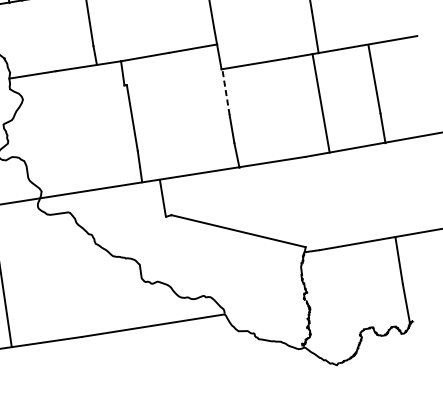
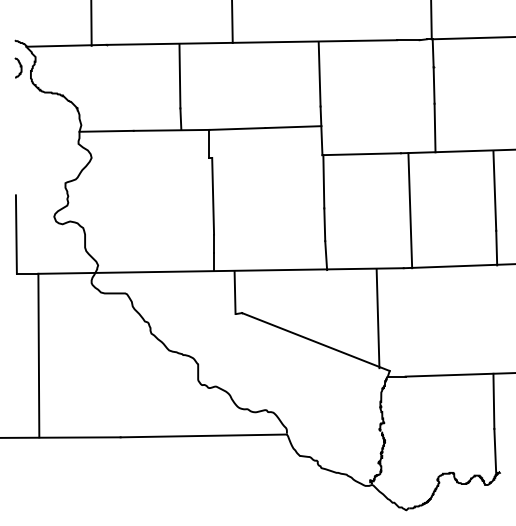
line: (225, 91) -> (323, 181), dashed -> solid
line: (321, 103) -> (410, 210), moved
line: (288, 203) -> (377, 318), added

